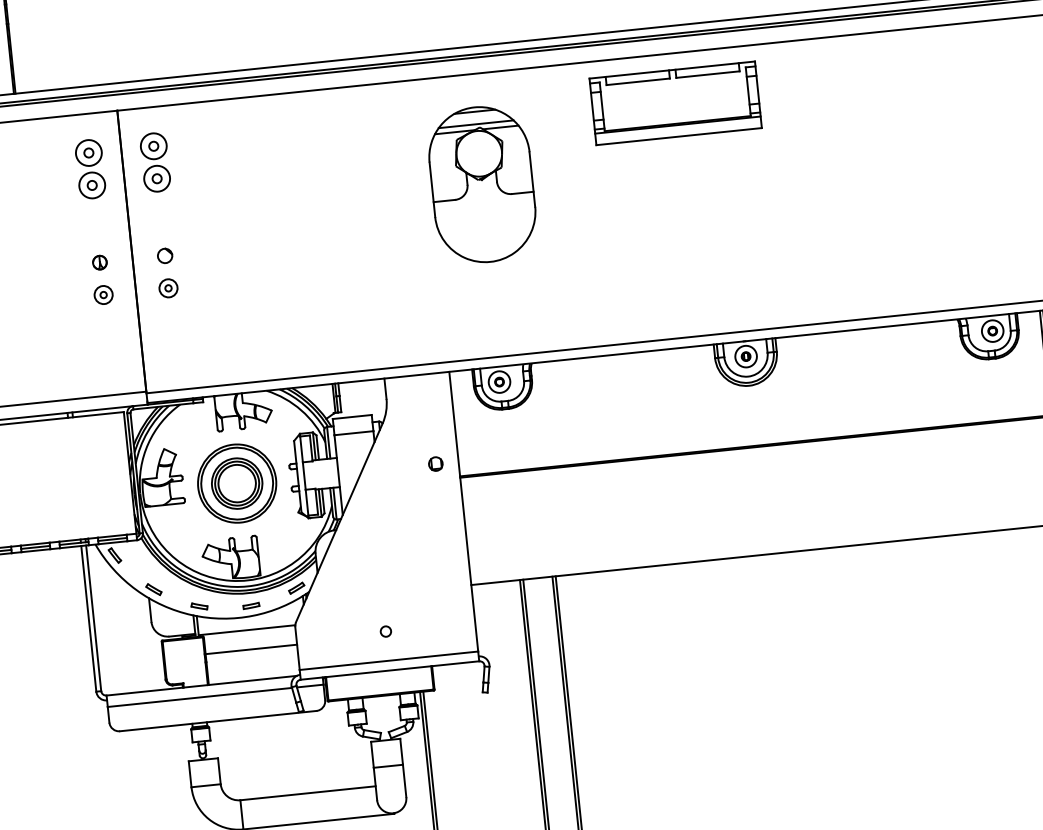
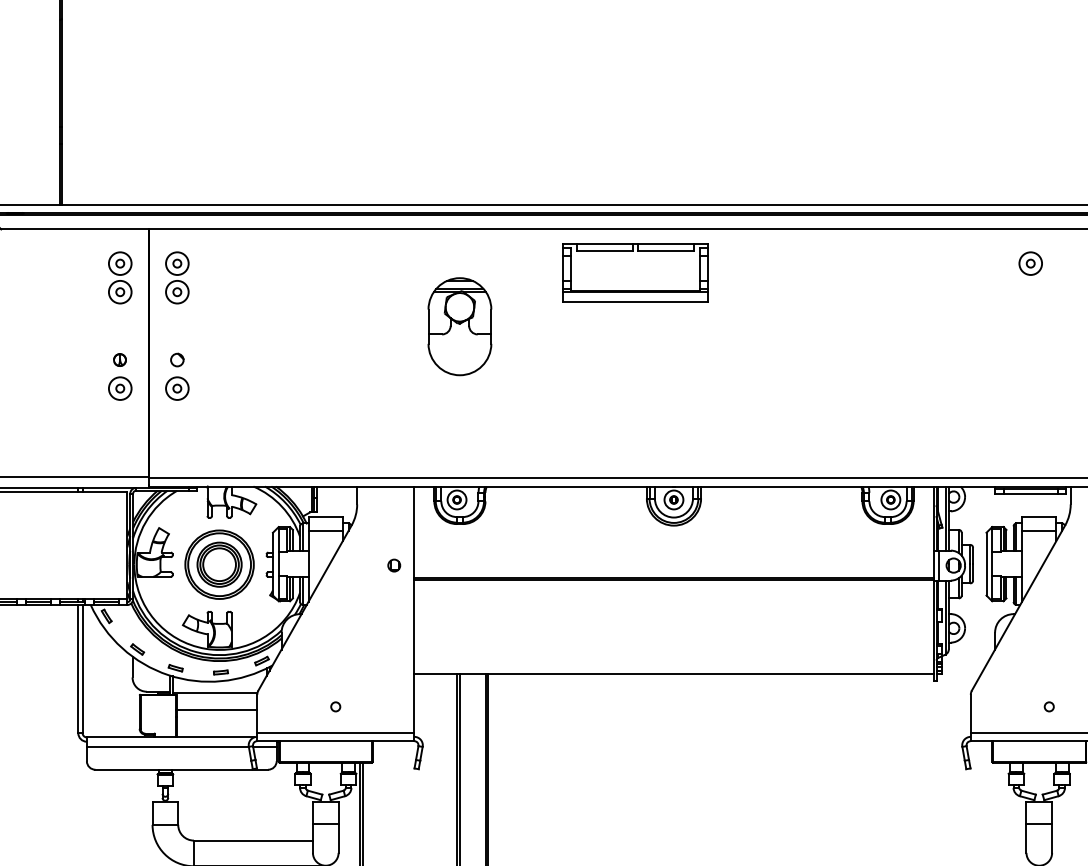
part: (481, 184) -> (459, 326), size x0.71
part: (168, 288) -> (177, 388), size x1.43
part: (103, 294) -> (120, 388), size x1.43

